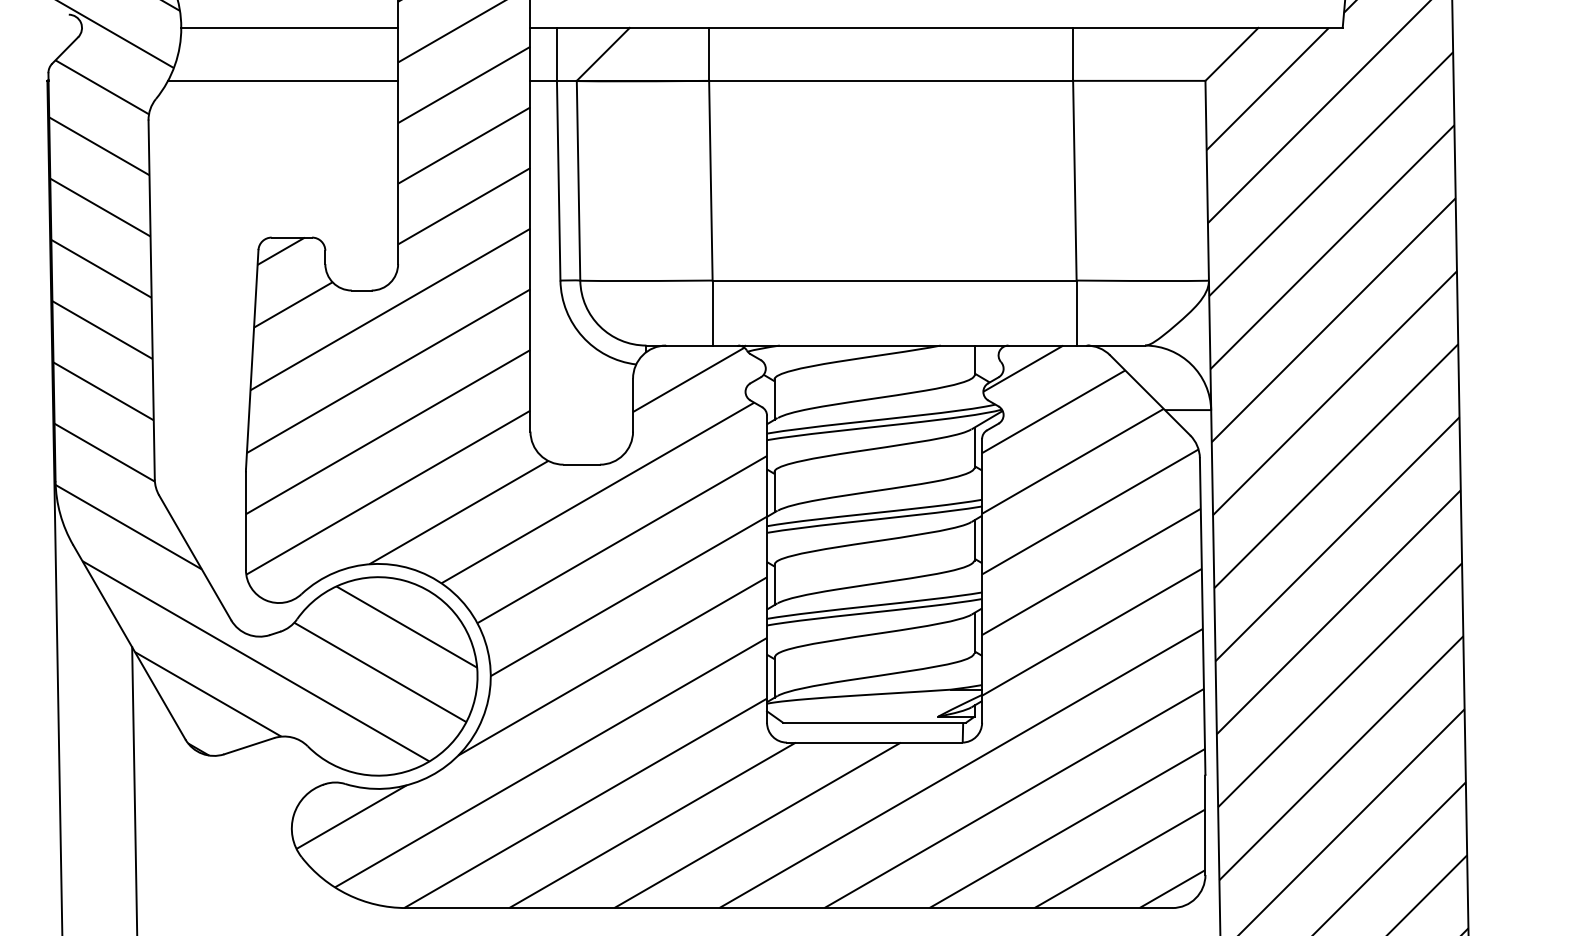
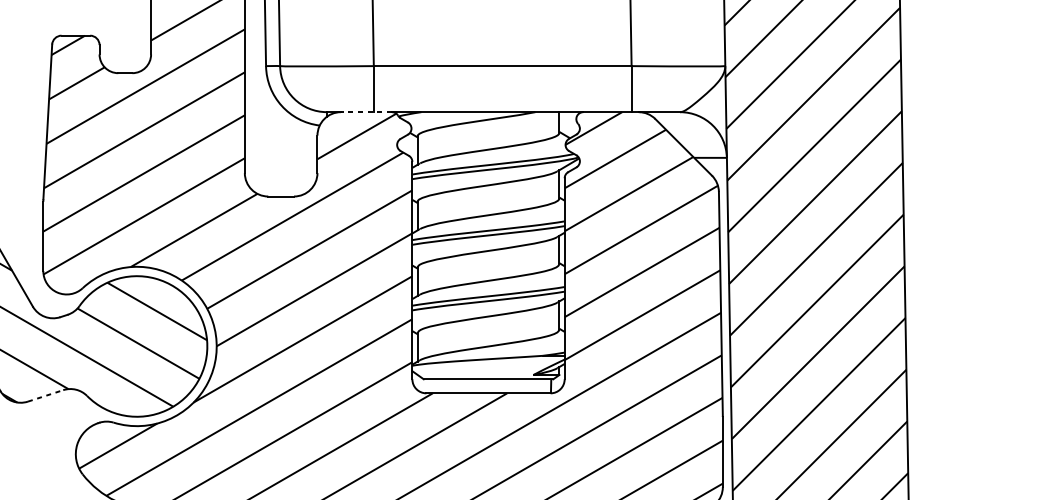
line: (701, 345) -> (365, 112), solid -> dashed
line: (249, 746) -> (45, 396), solid -> dashed

